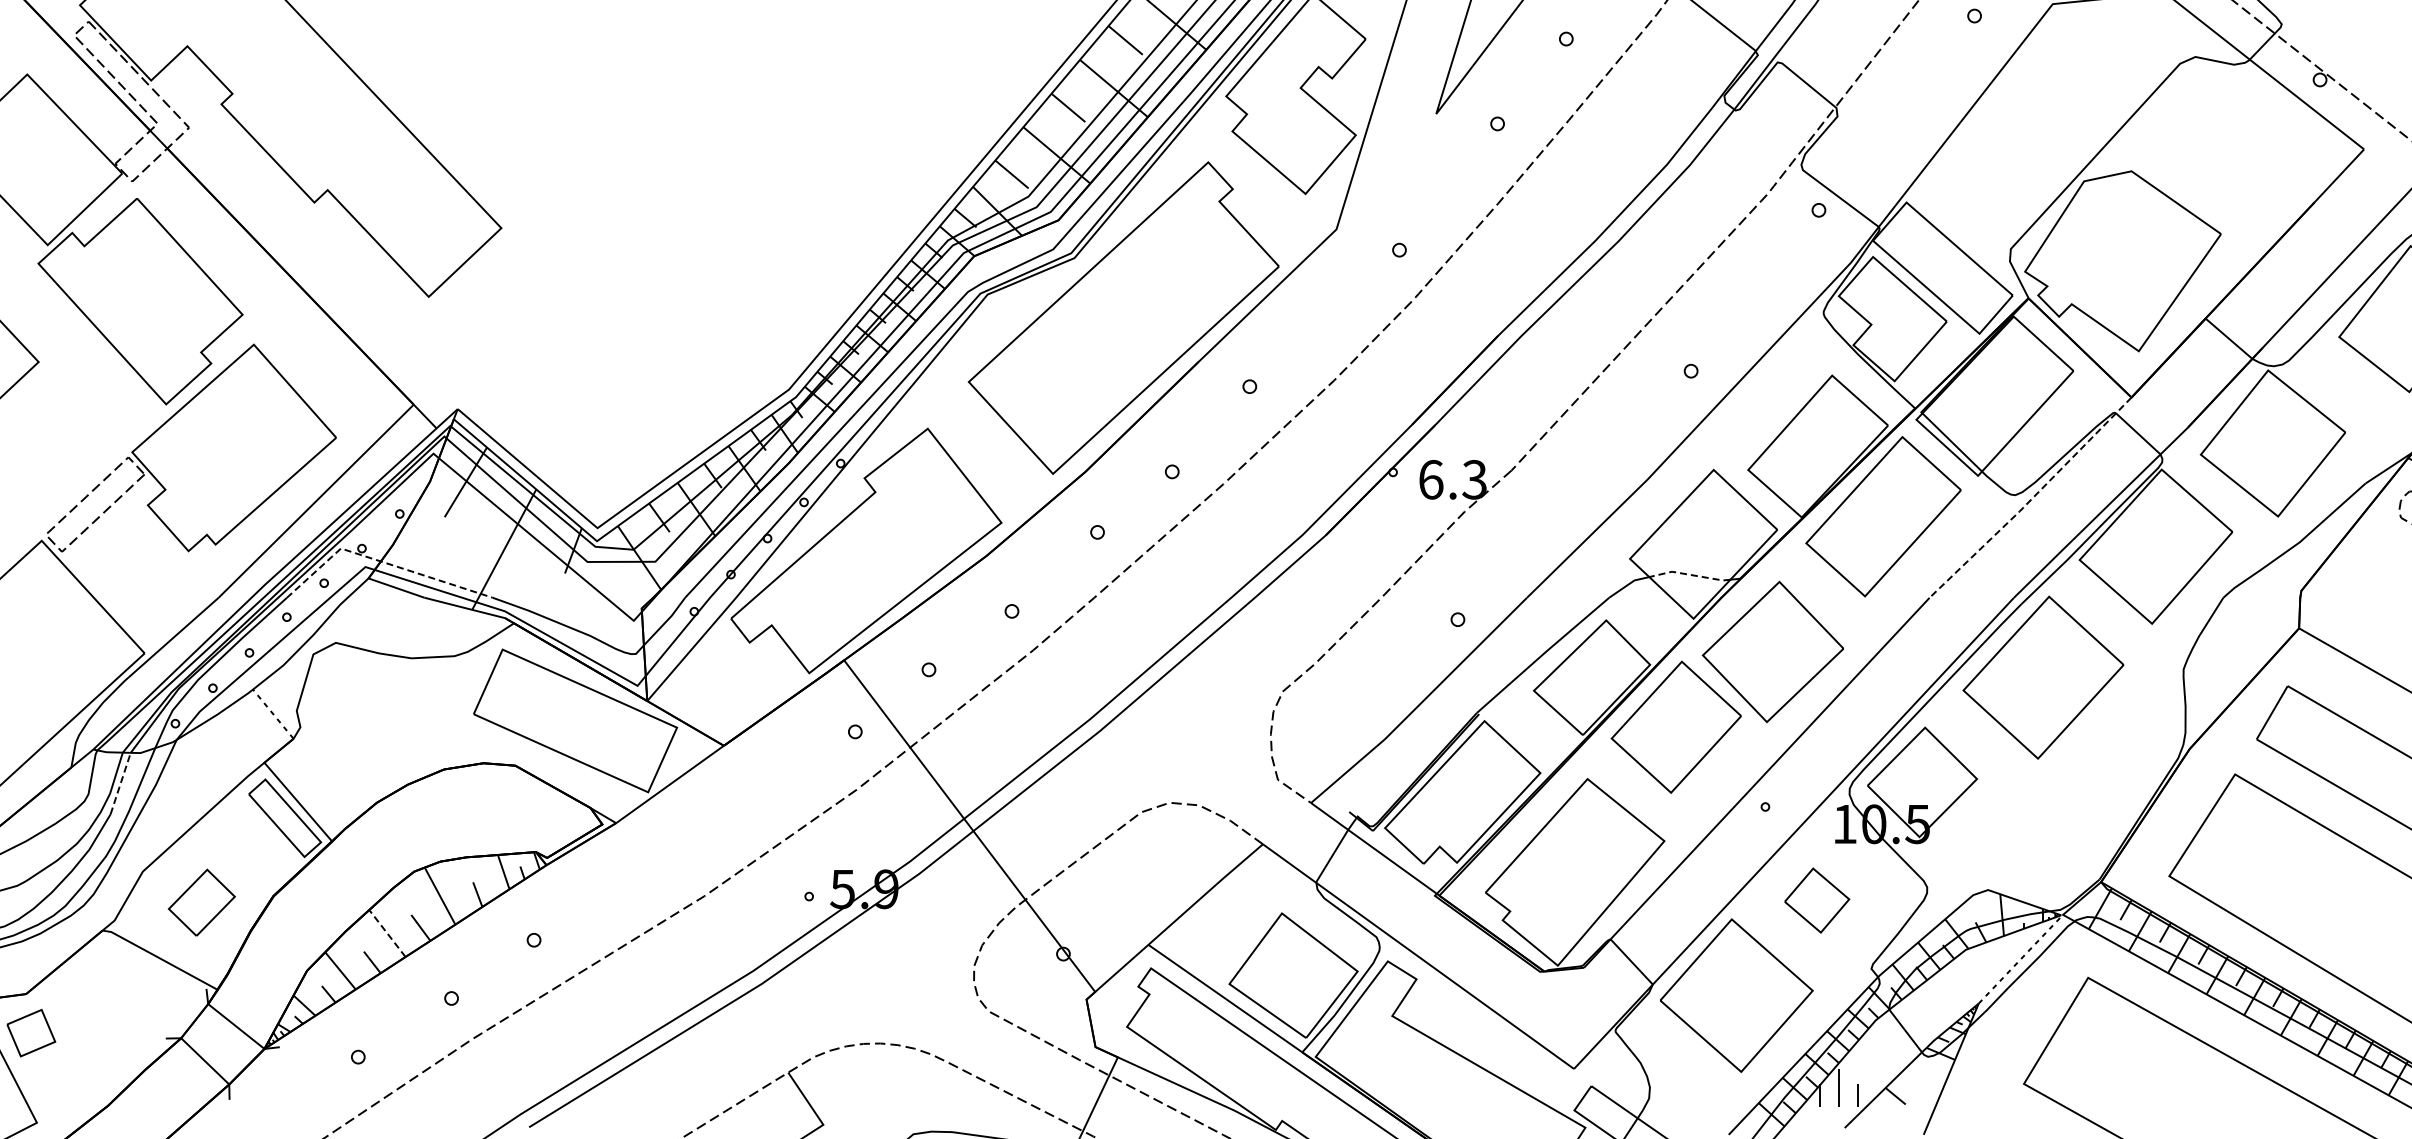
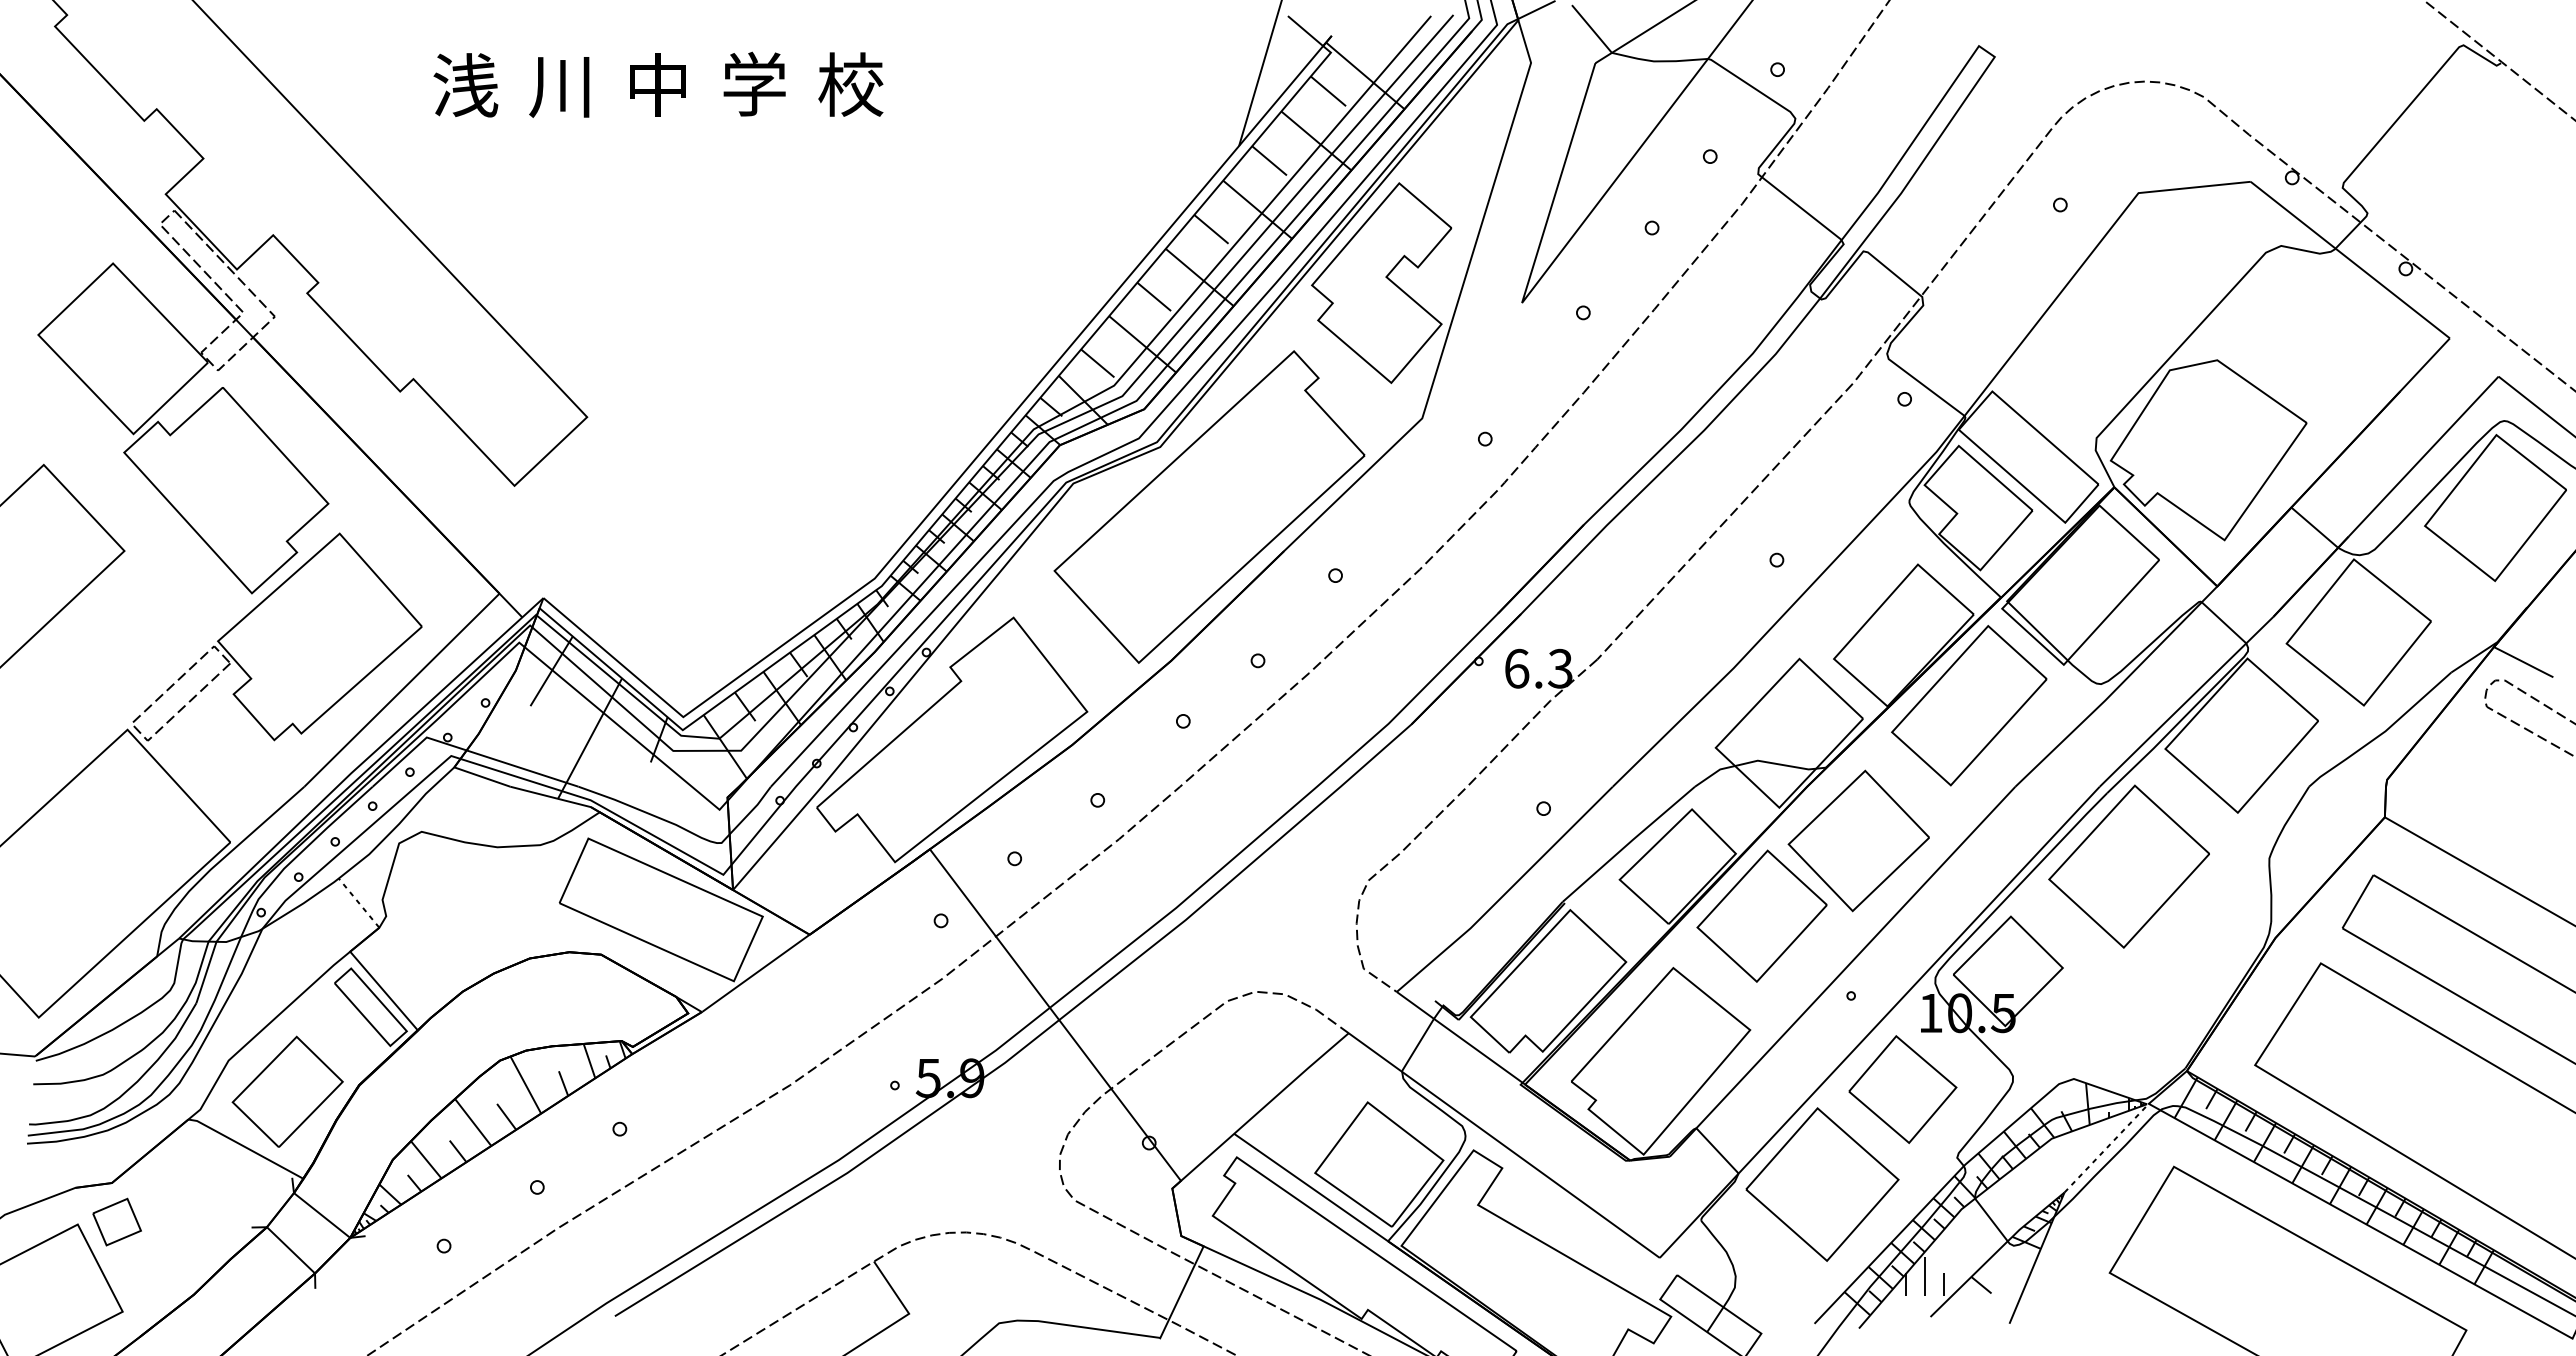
line: (2032, 498) -> (2118, 687), dashed -> solid
line: (380, 561) -> (466, 750), dashed -> solid
line: (1689, 574) -> (1775, 763), dashed -> solid
line: (120, 783) -> (206, 972), dashed -> solid
part: (1816, 900) -> (1902, 1089), size x1.67
part: (201, 902) -> (287, 1091), size x1.67
line: (387, 933) -> (473, 1122), dashed -> solid

